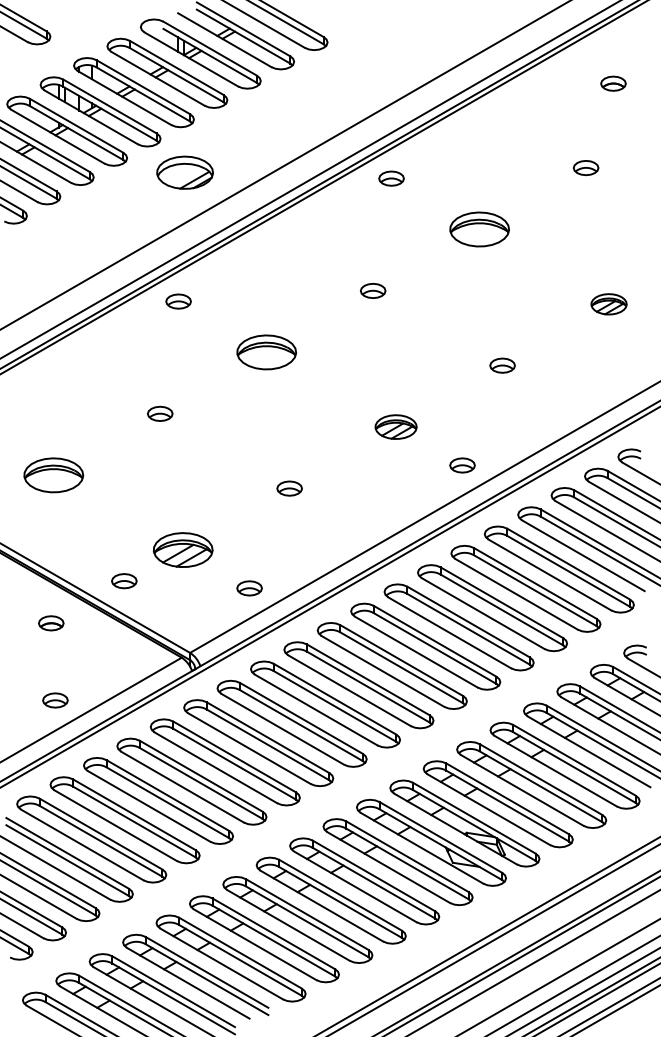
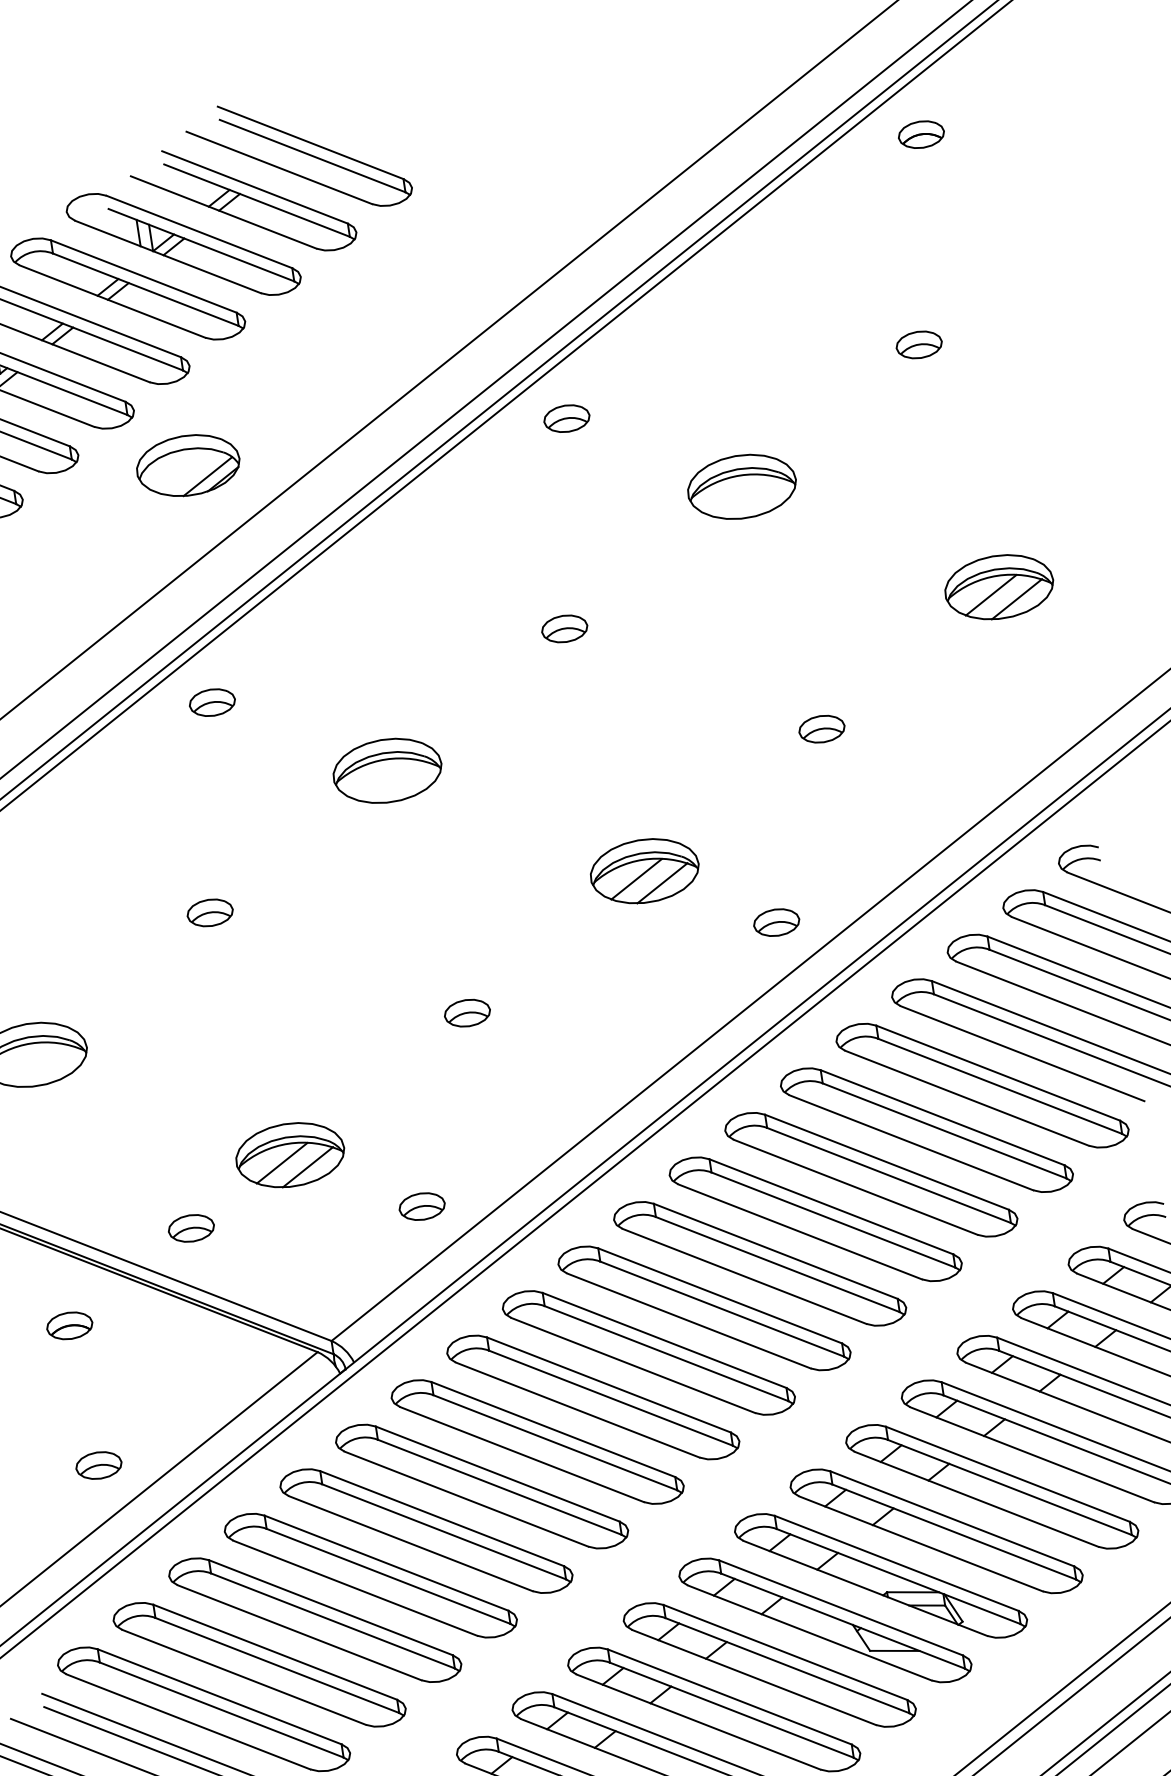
part: (613, 83) -> (921, 134), moved
part: (608, 304) -> (998, 587), size x1.67
part: (395, 426) -> (643, 870), size x1.43

